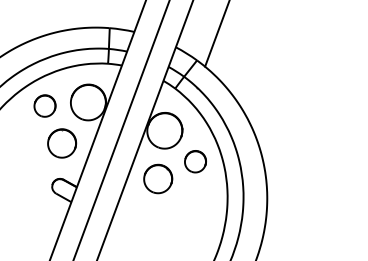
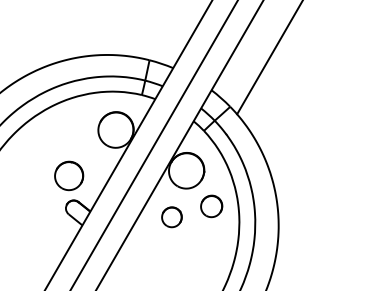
part: (44, 105) -> (72, 125), removed
part: (62, 142) -> (69, 175), moved
part: (157, 179) -> (171, 217), size x0.7

